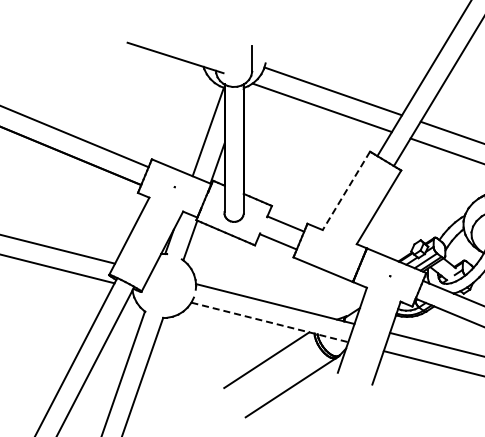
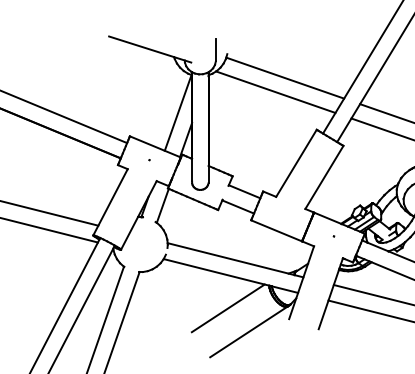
line: (346, 190) -> (296, 163), dashed -> solid
line: (269, 322) -> (230, 276), dashed -> solid

